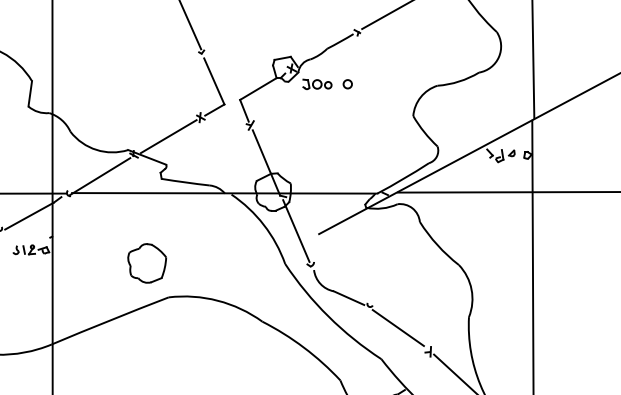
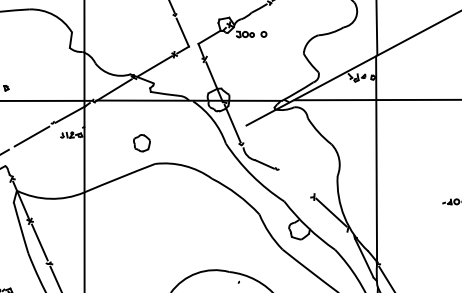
part: (146, 262) -> (141, 142), size x0.7
line: (398, 327) -> (294, 182), removed

